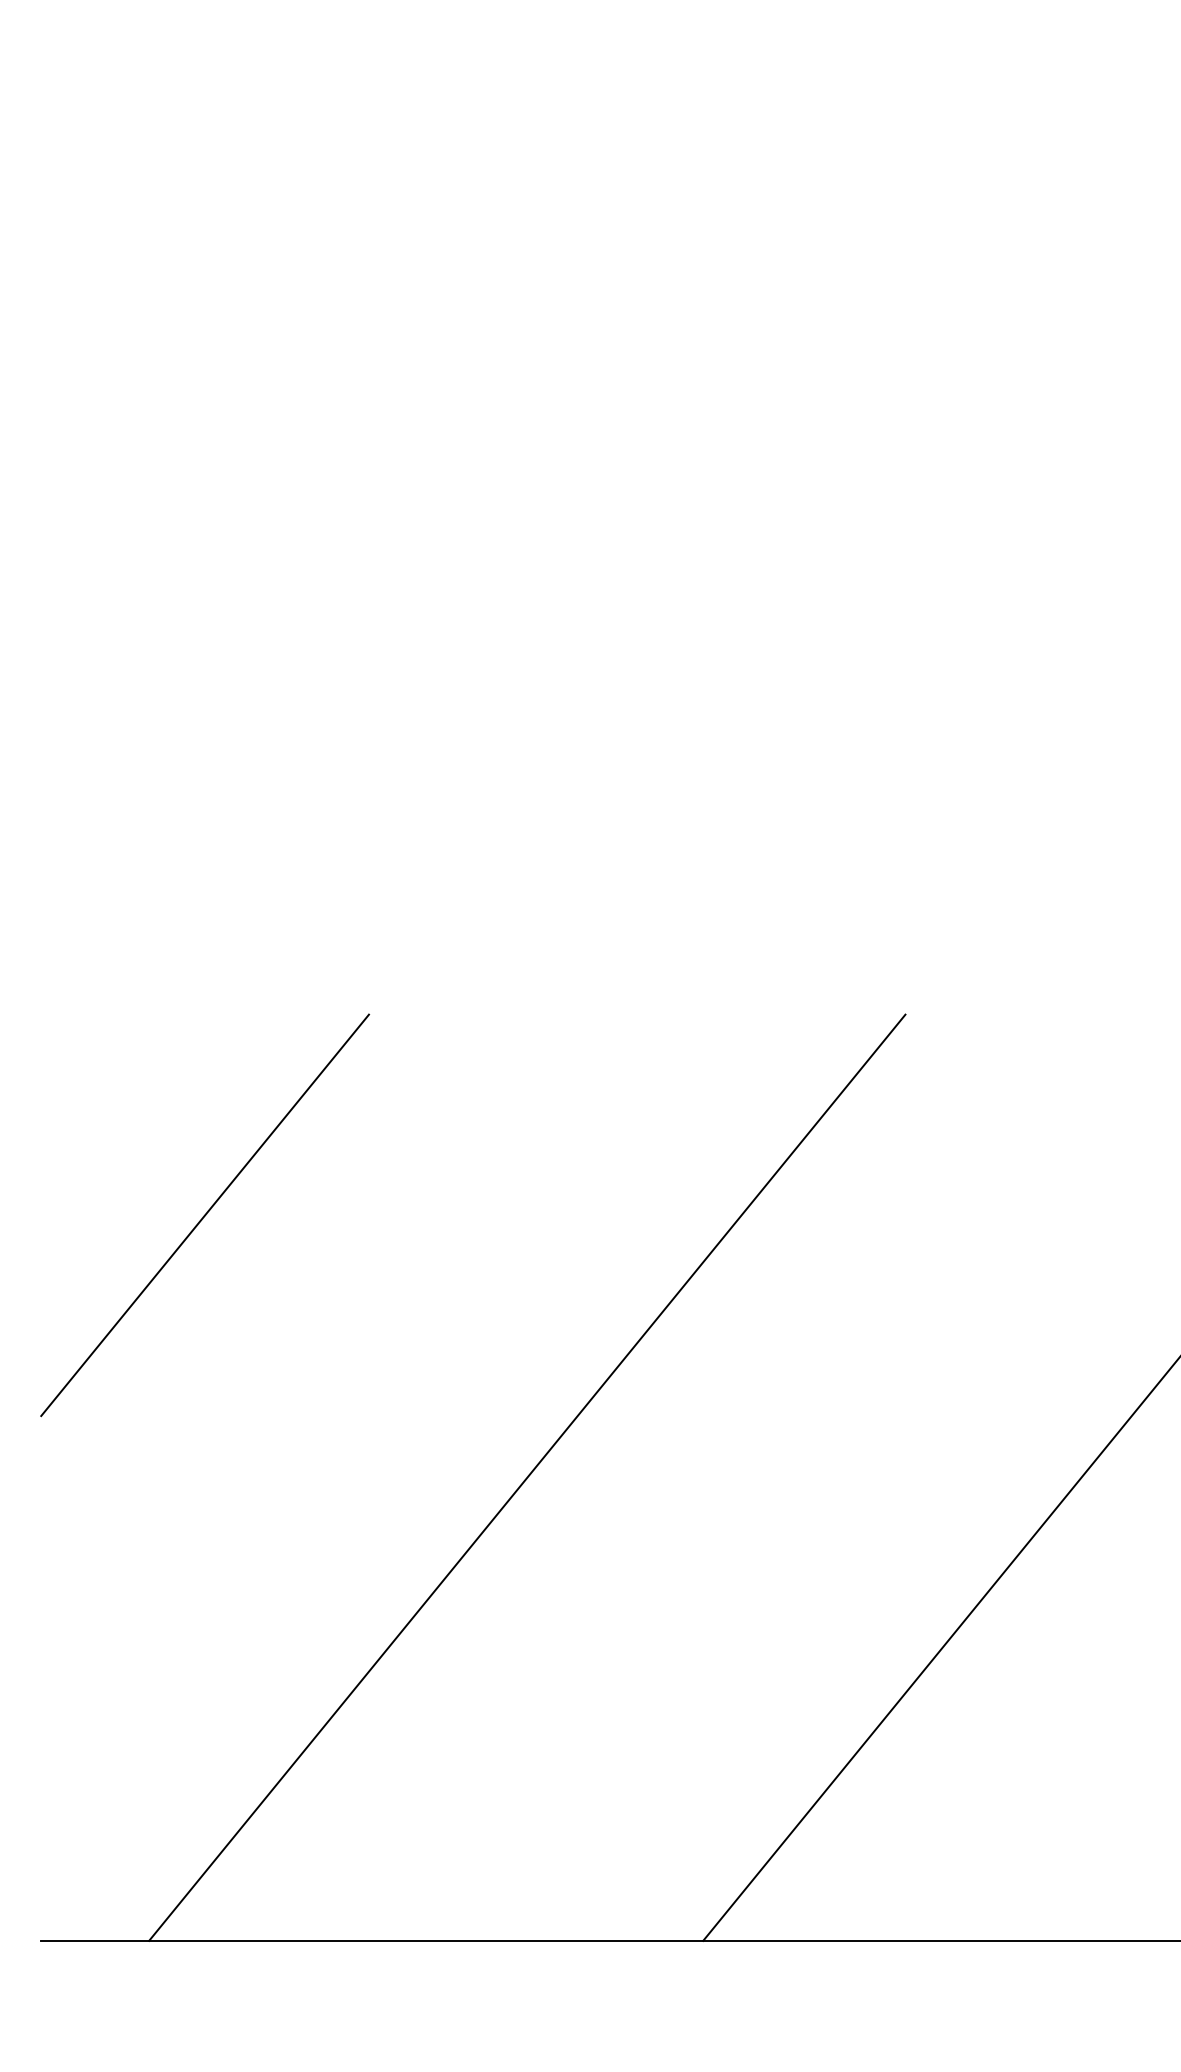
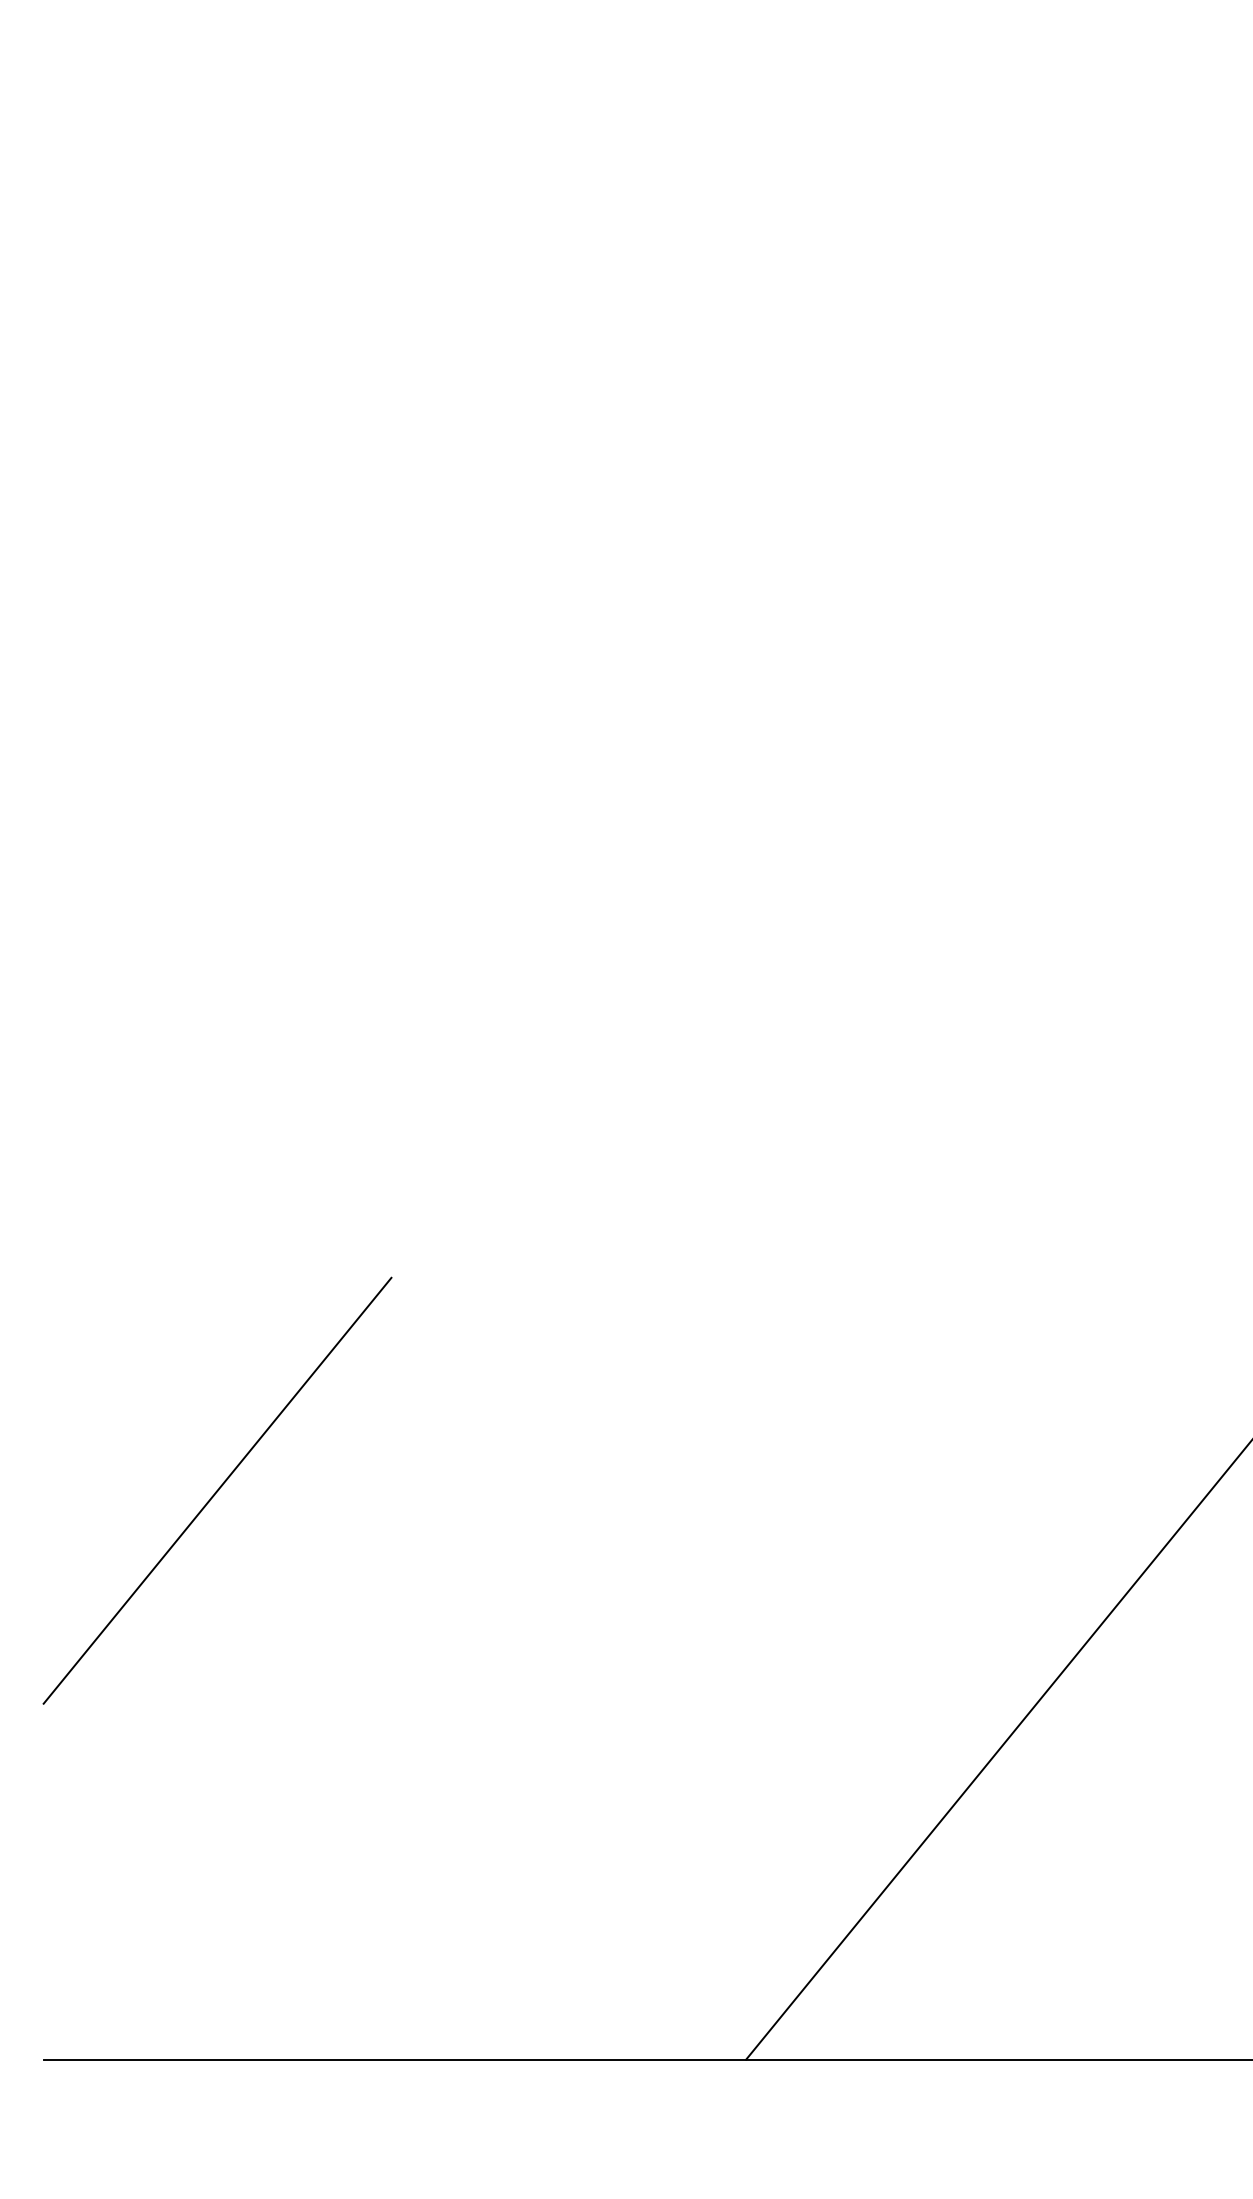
line: (205, 1215) -> (217, 1490), moved
line: (527, 1477) -> (559, 1567), removed

